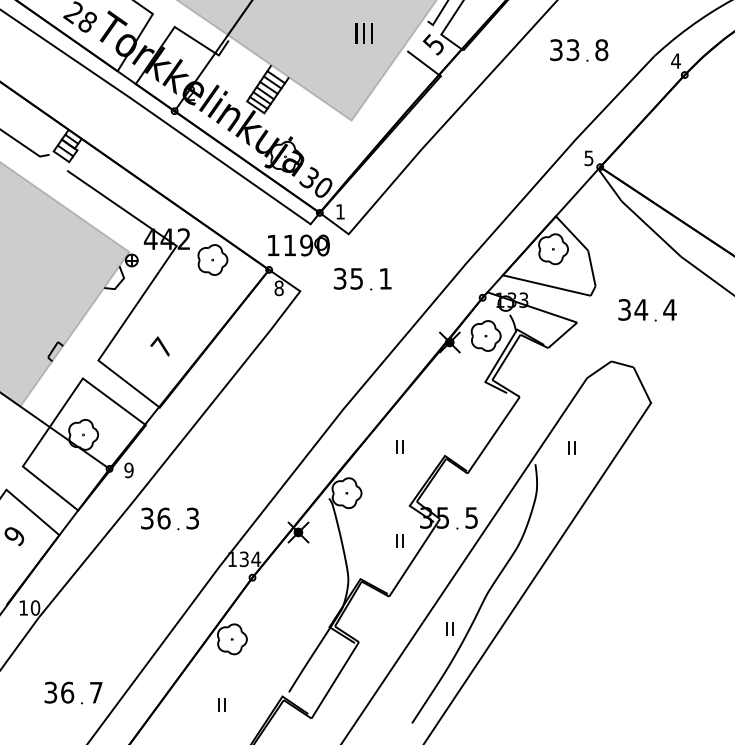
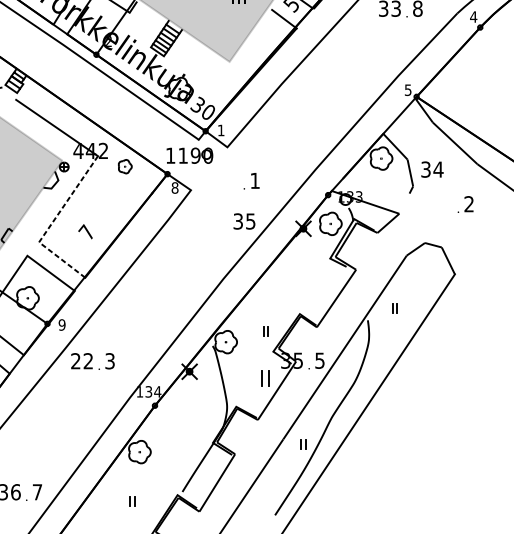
part: (212, 259) -> (124, 166), size x0.6
text: (348, 278) -> (244, 221), moved
line: (546, 285) -> (376, 185), removed
text: (633, 309) -> (432, 169), moved
text: (669, 309) -> (468, 203), 4 -> 2
line: (115, 335) -> (51, 223), solid -> dashed
part: (399, 446) -> (265, 331), moved
text: (155, 518) -> (82, 361), 36 -> 22
part: (399, 540) -> (265, 377), size x1.6

